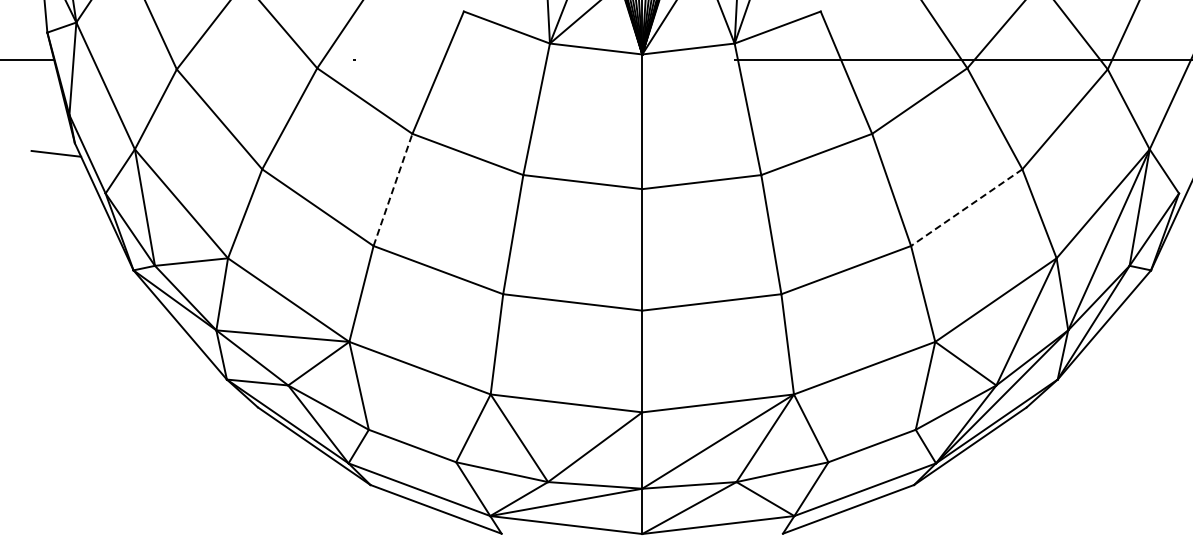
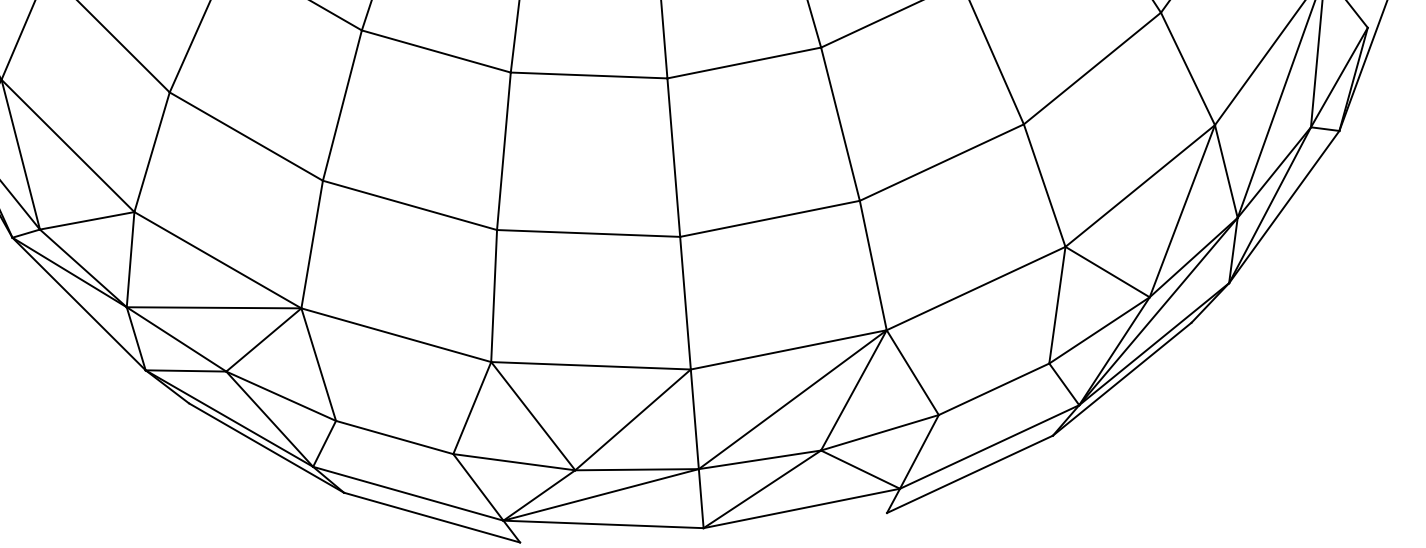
line: (393, 189) -> (342, 104), dashed -> solid
line: (966, 207) -> (1092, 68), dashed -> solid

